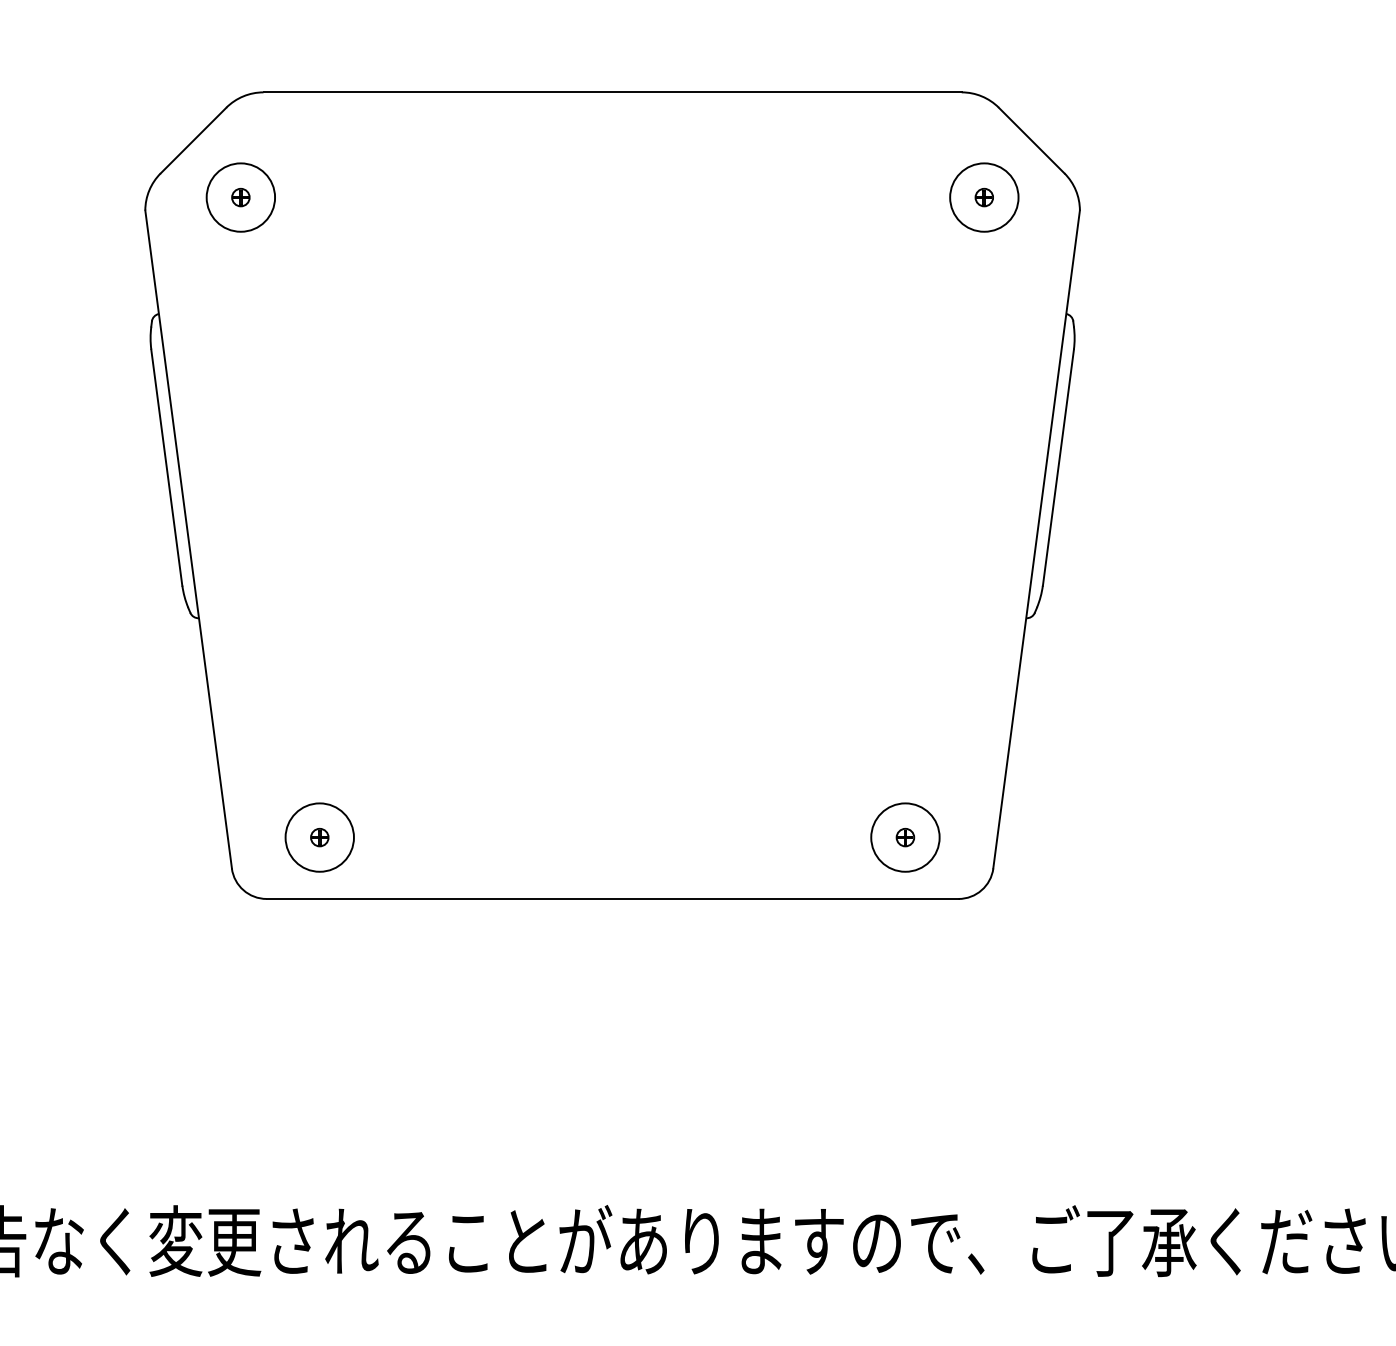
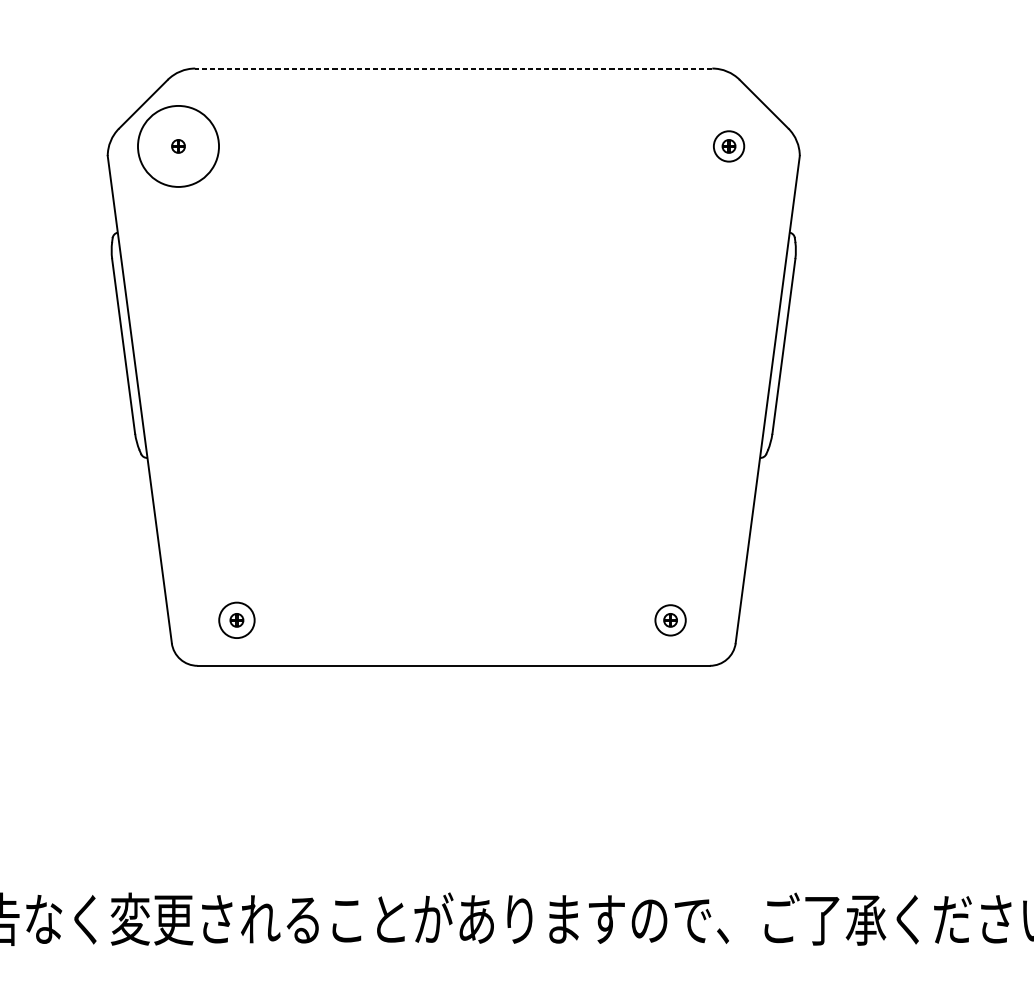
line: (612, 92) -> (453, 68), solid -> dashed
circle: (240, 197) -> (178, 146), size x1.6
circle: (984, 197) -> (729, 146), size x0.6
circle: (319, 837) -> (236, 620), size x0.7
circle: (905, 837) -> (670, 620), size x0.6

